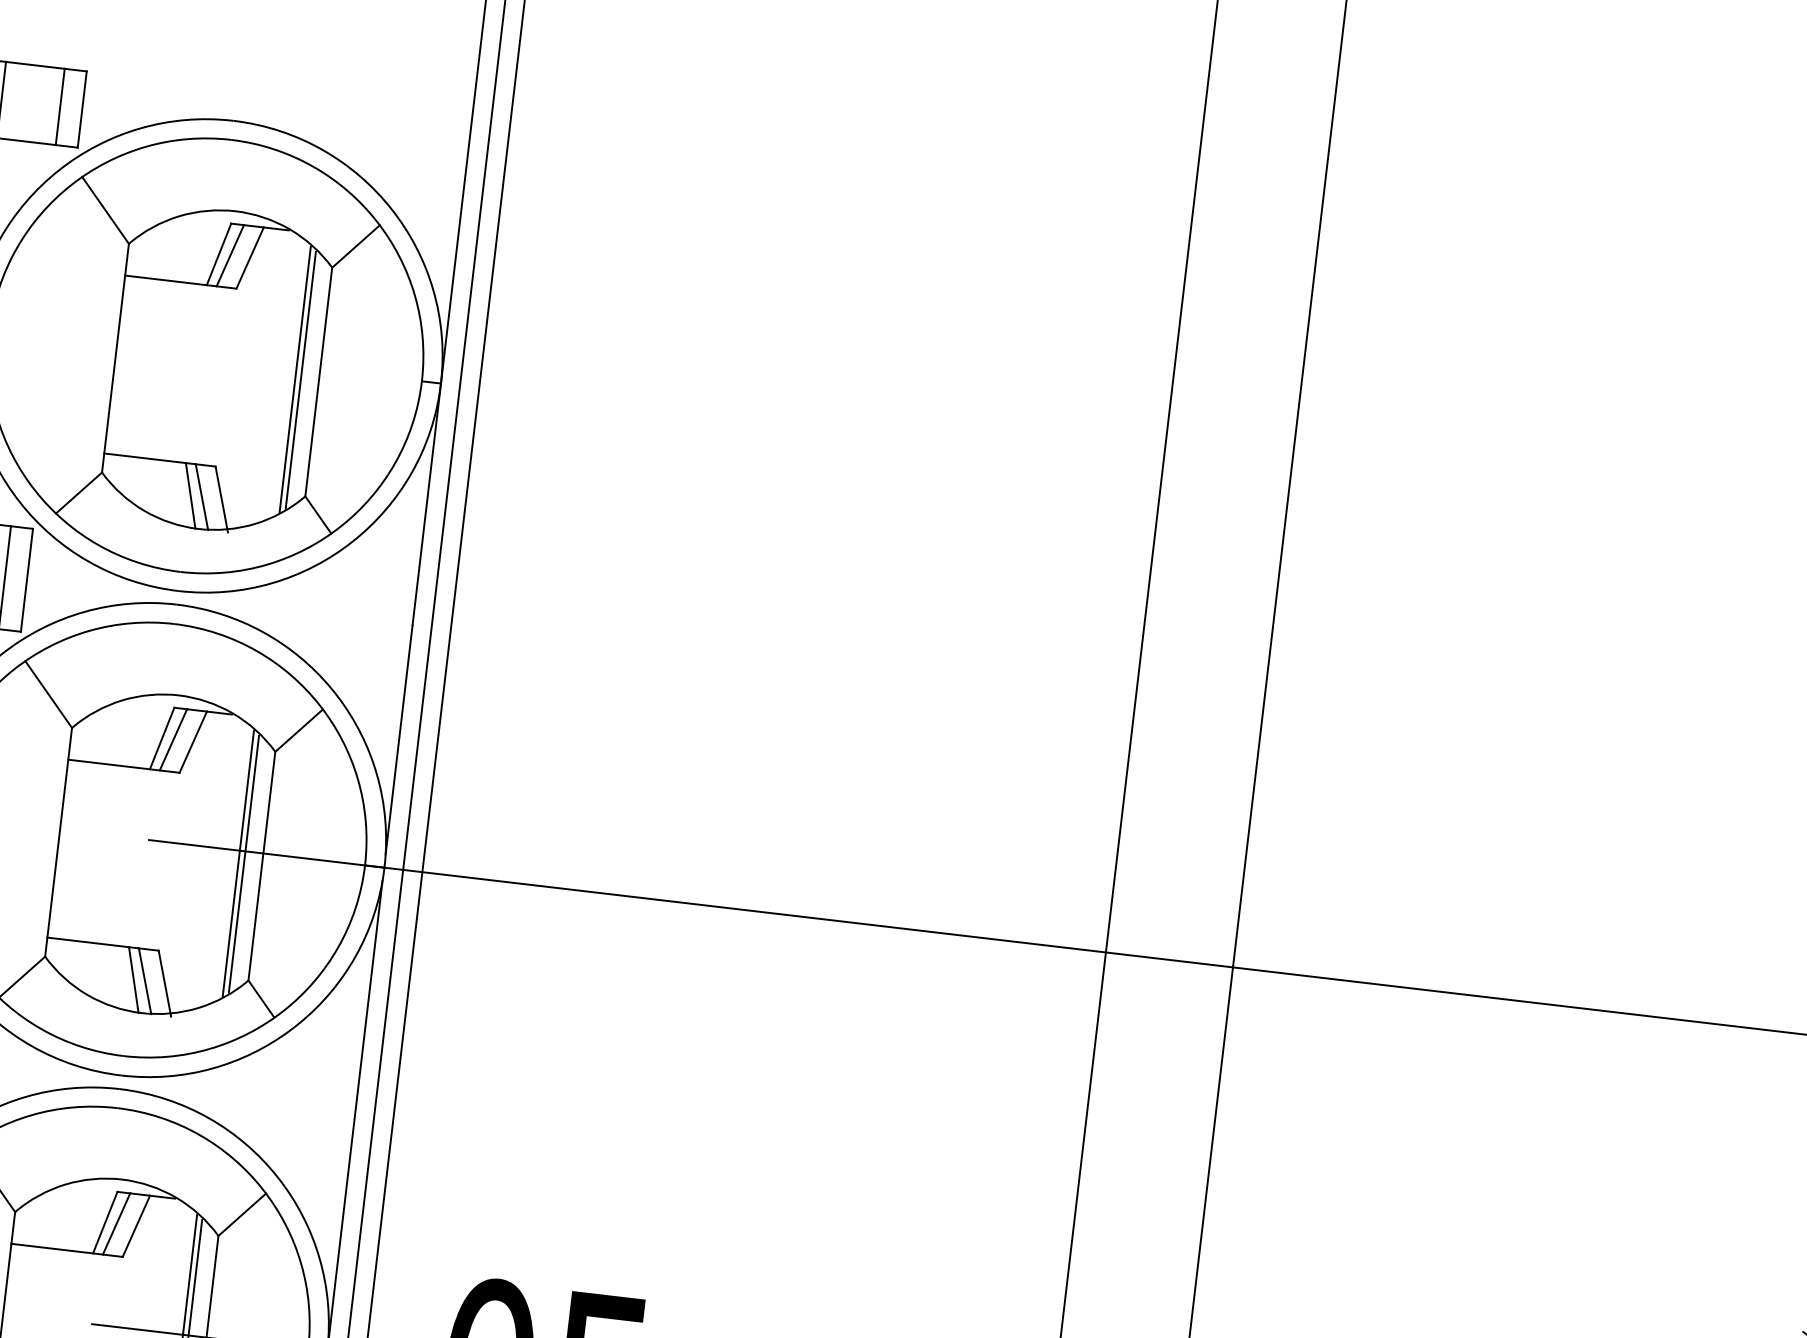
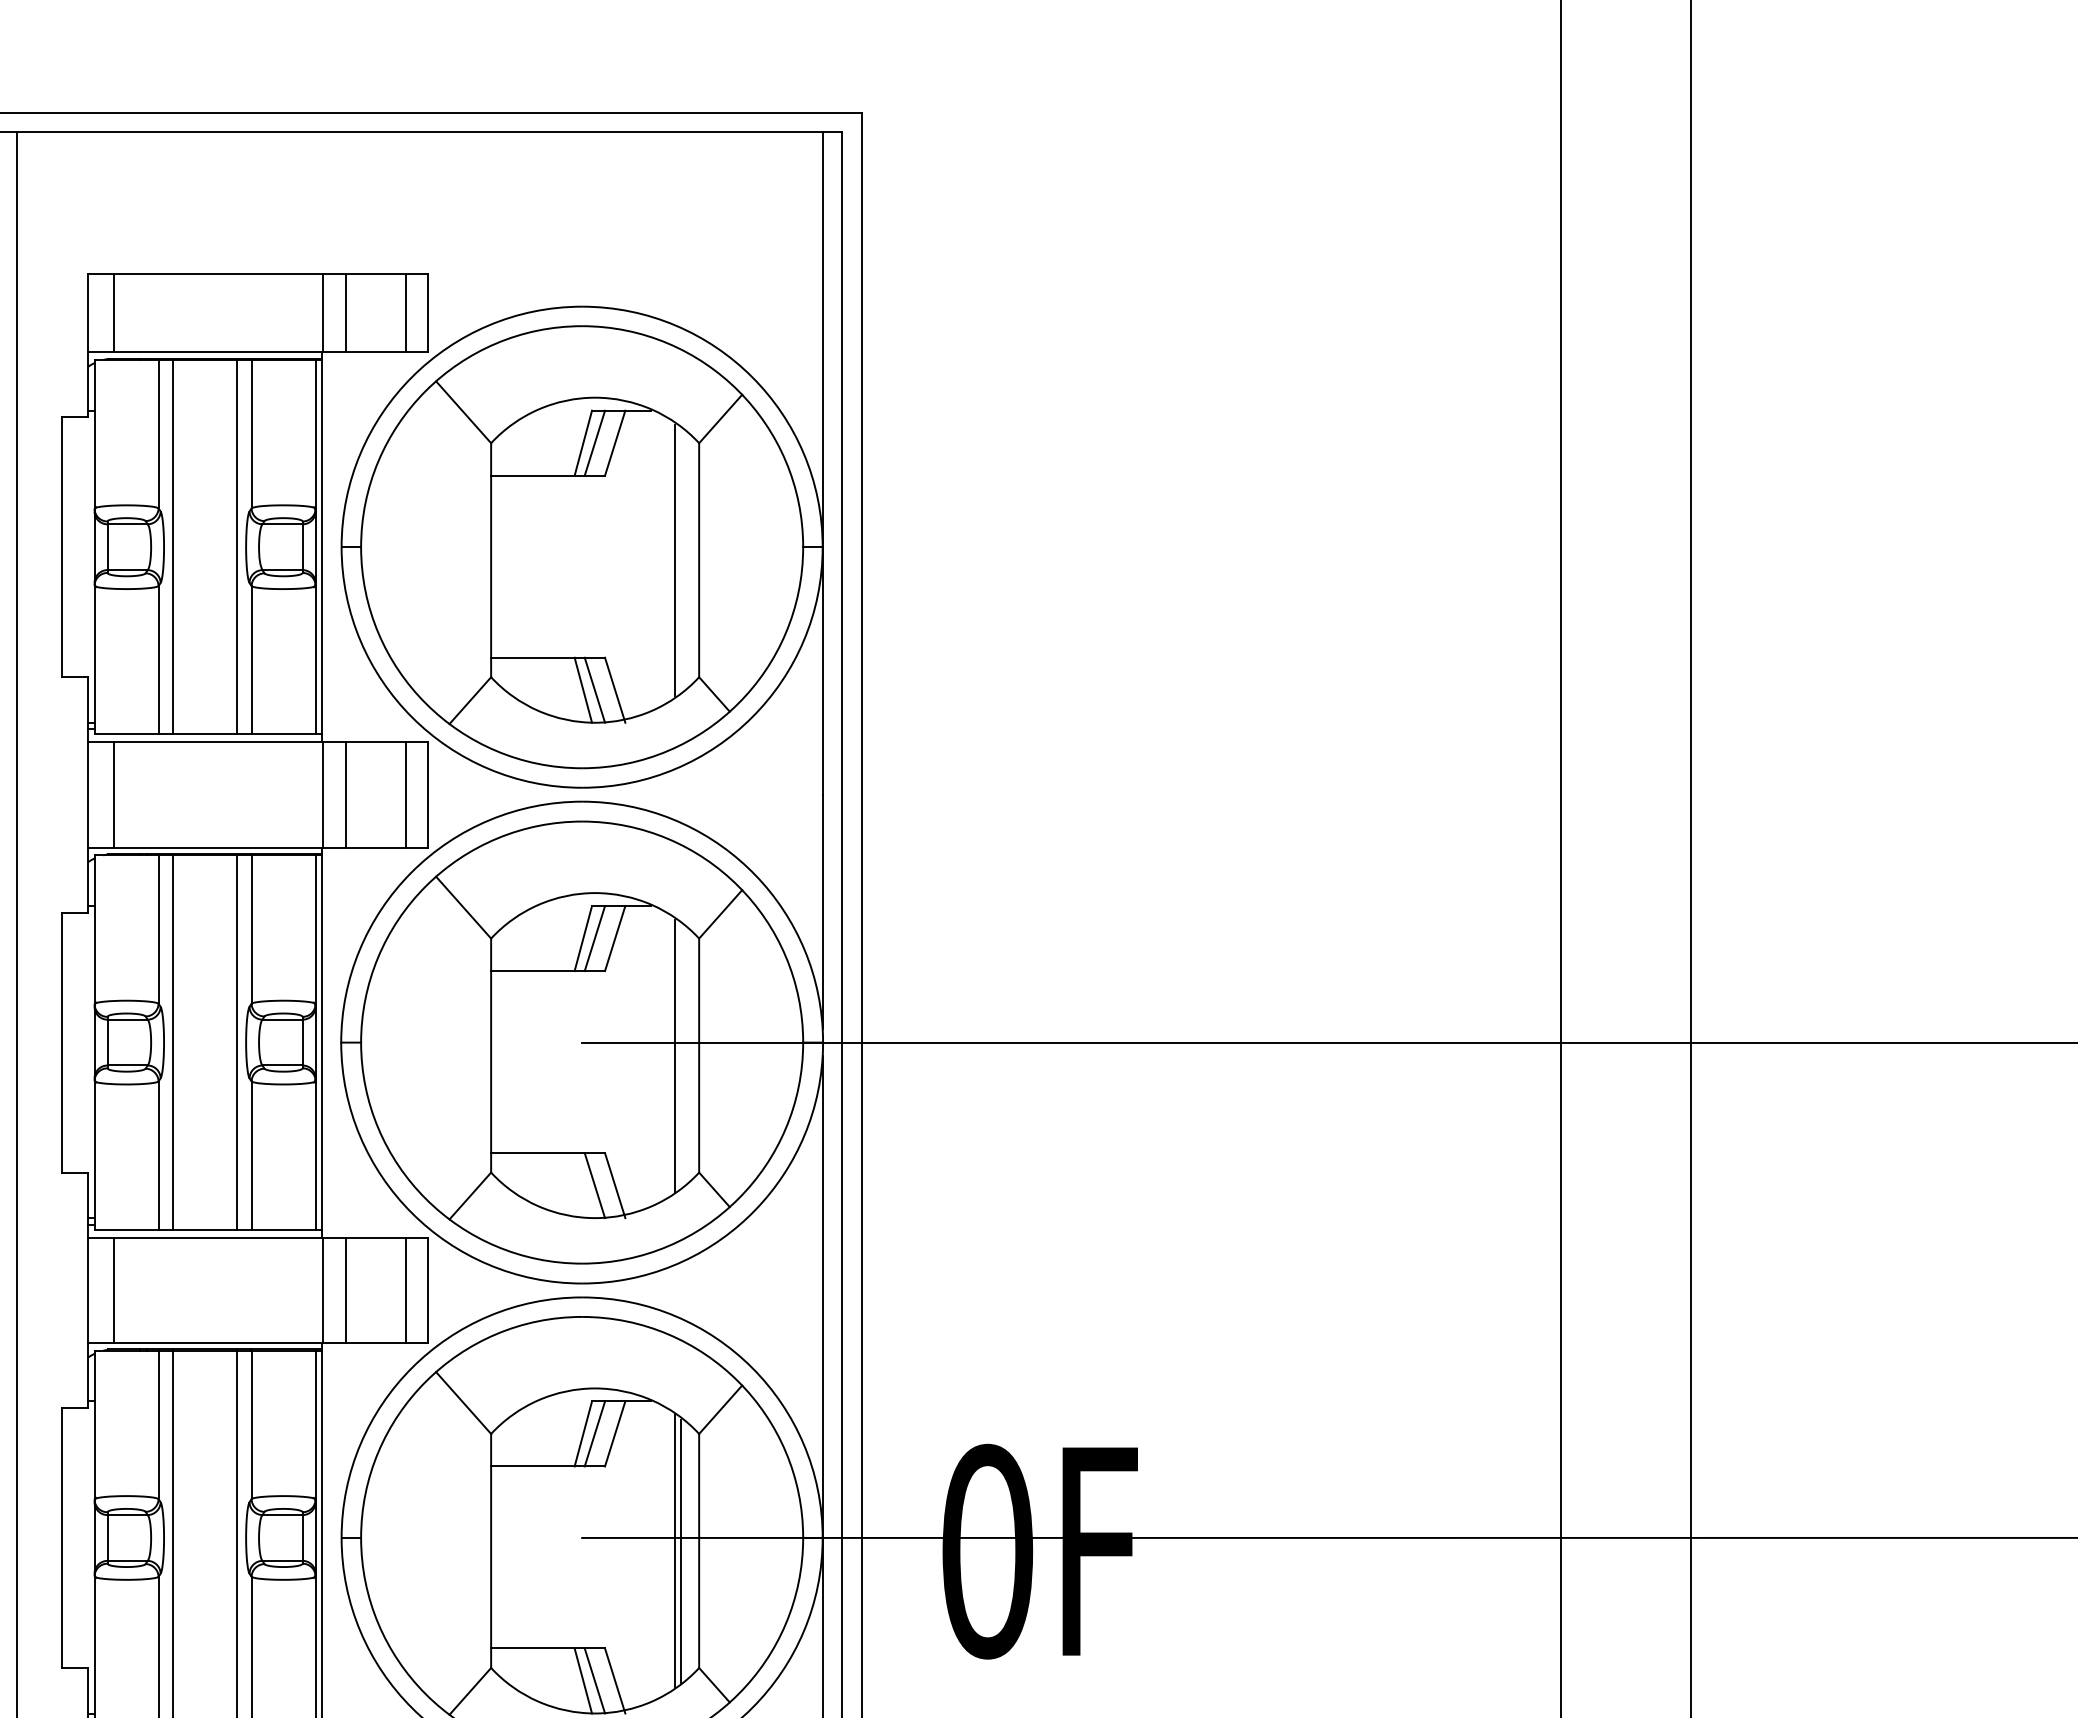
line: (300, 380) -> (680, 560), removed
line: (243, 863) -> (680, 1055), removed
line: (133, 979) -> (583, 1185), removed

